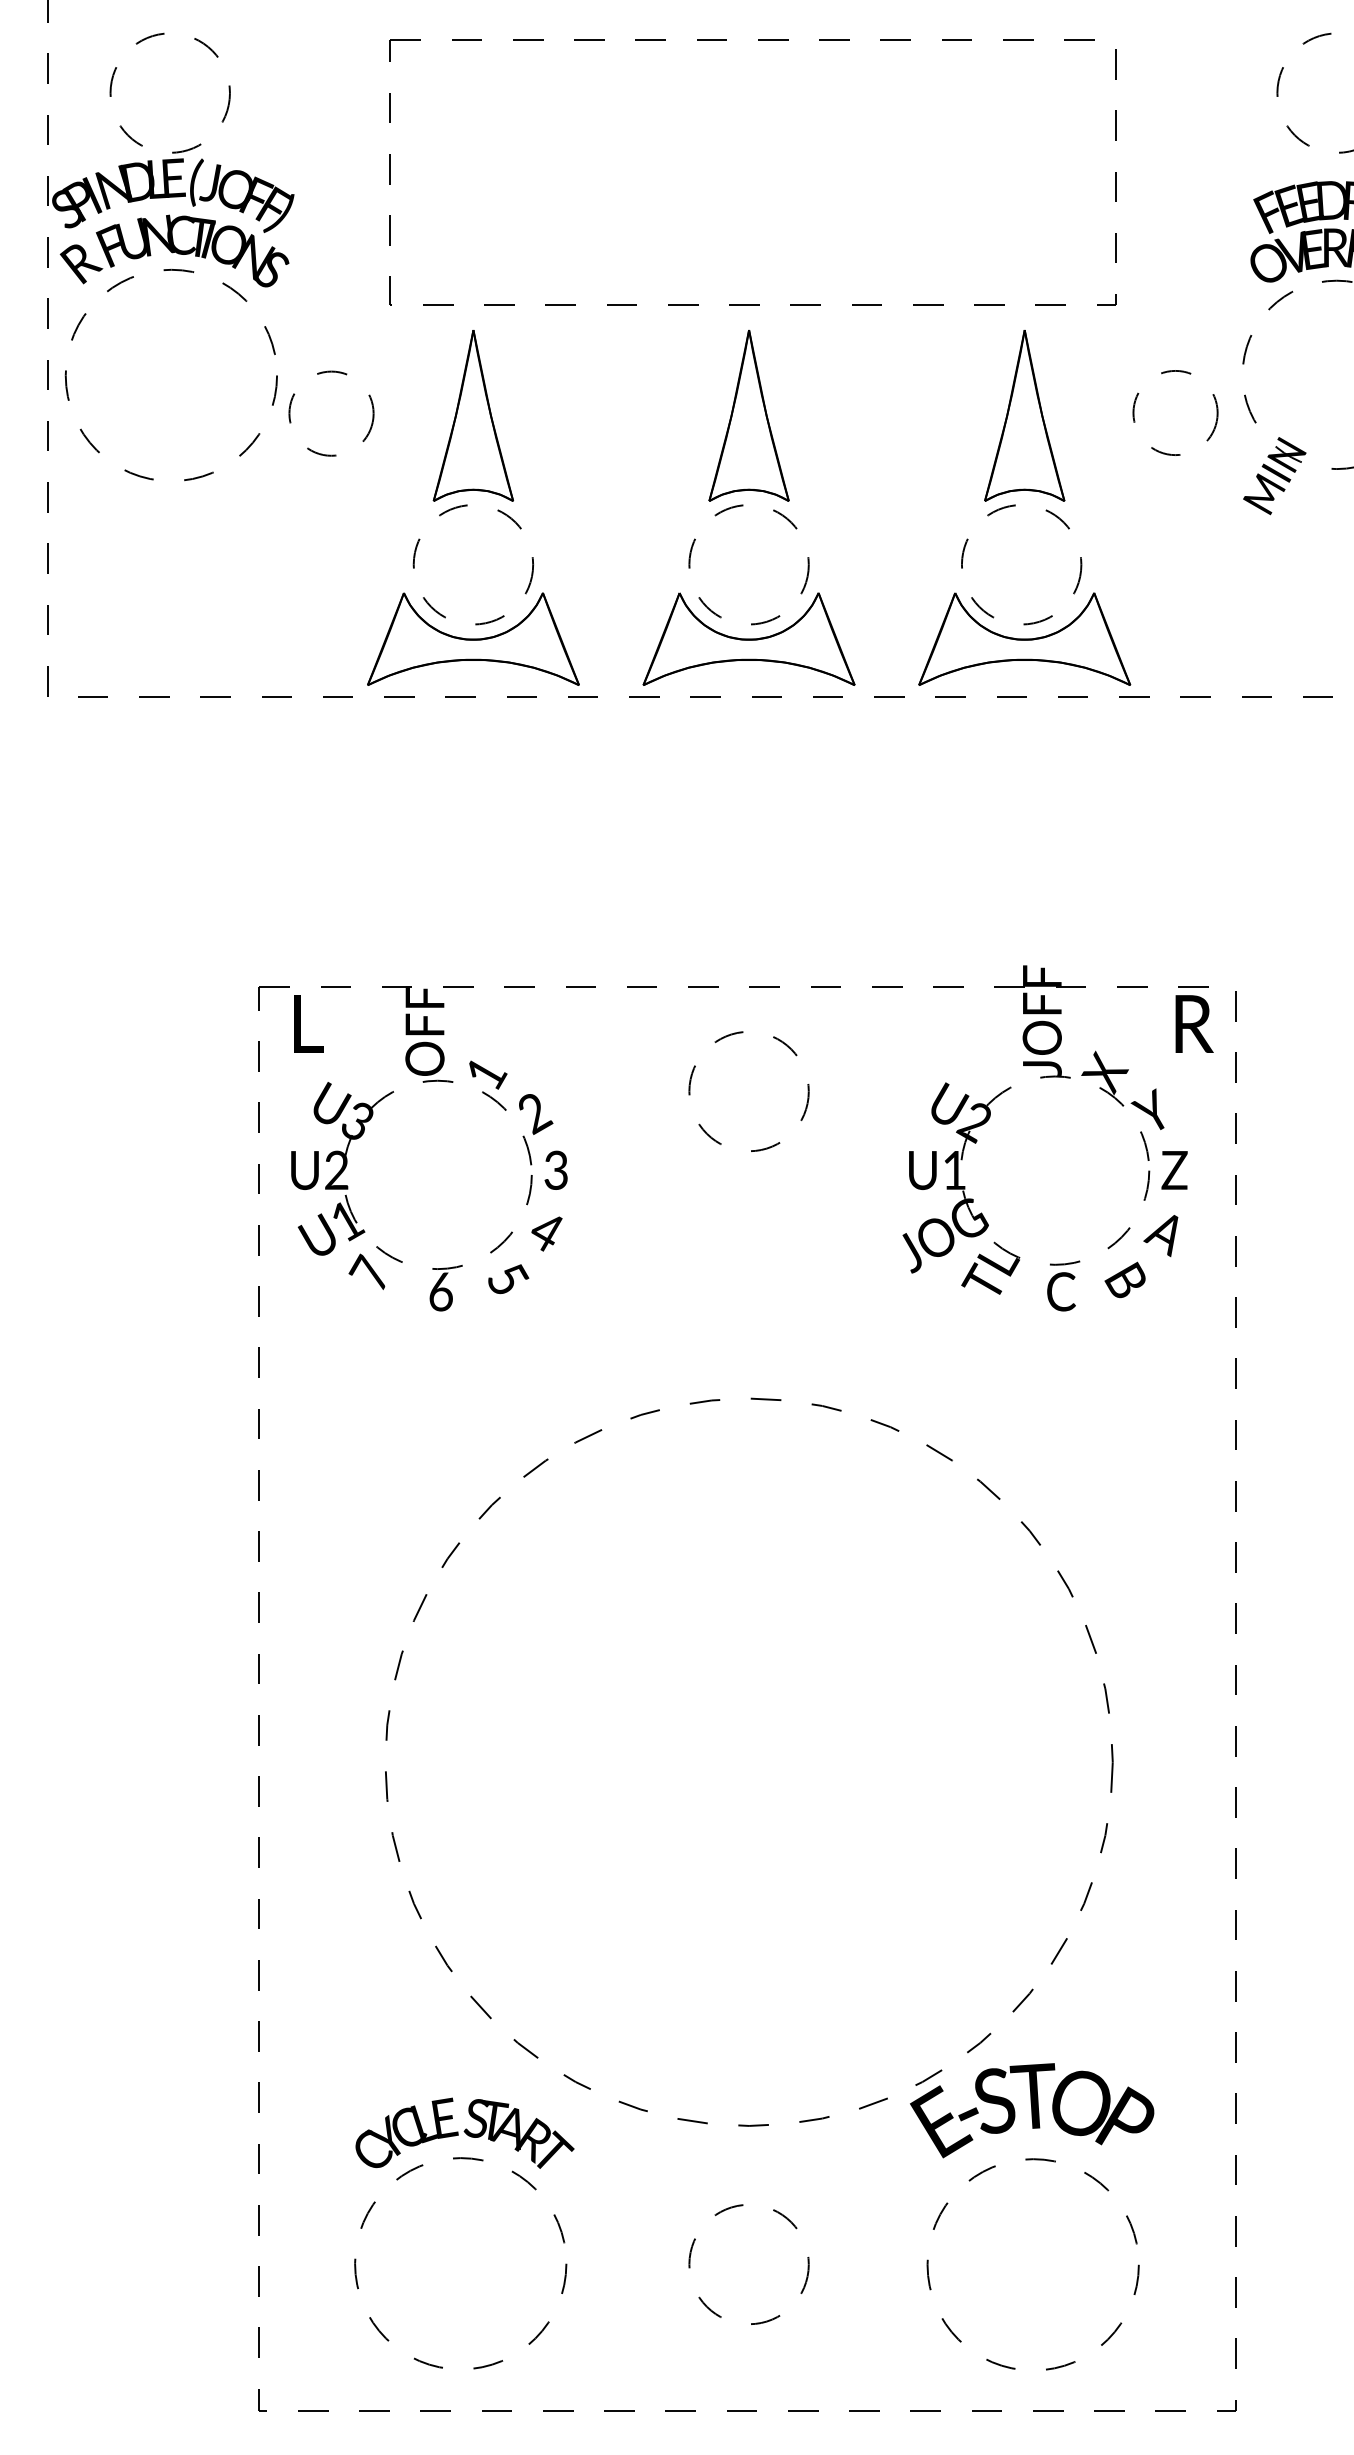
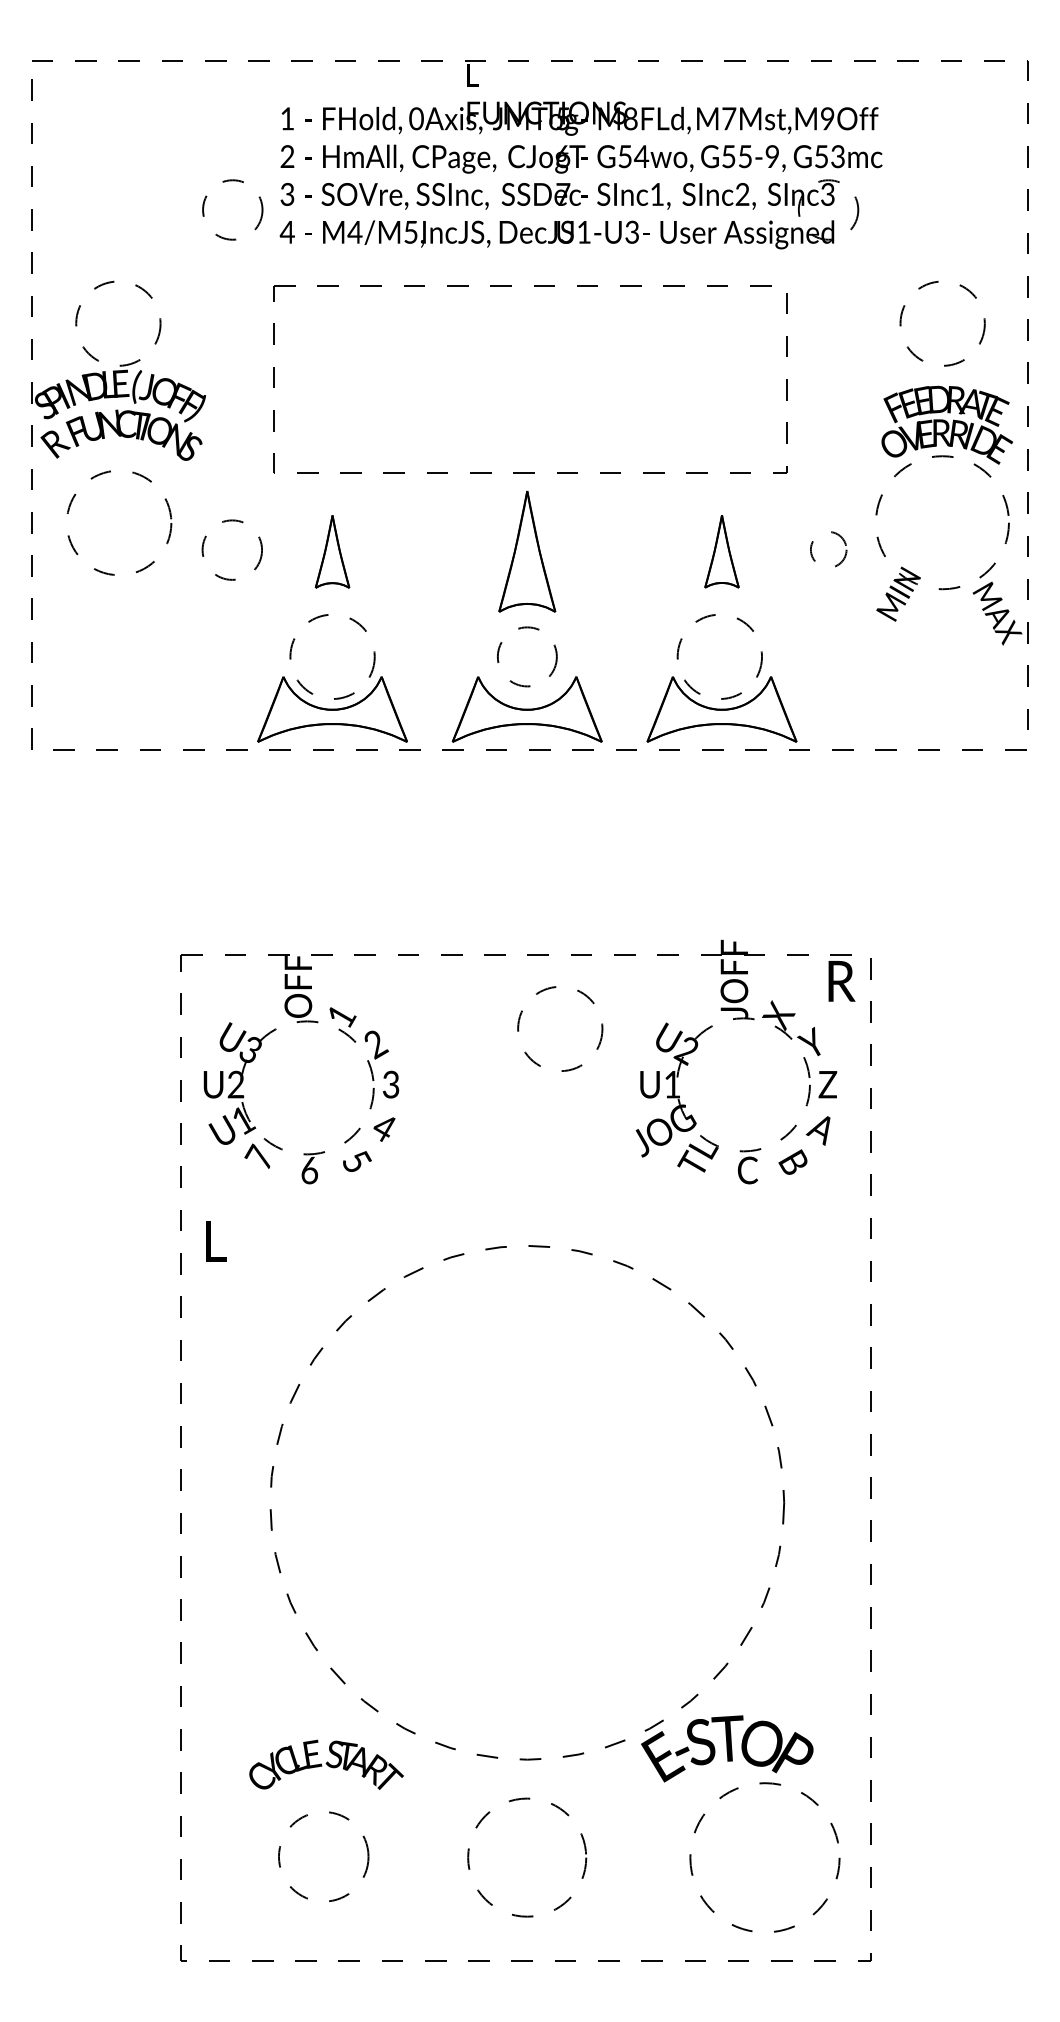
circle: (170, 374) -> (118, 522), size x0.7
circle: (1175, 412) -> (828, 549), size x0.6
part: (473, 415) -> (332, 551), size x0.6
part: (1024, 415) -> (721, 551), size x0.6
circle: (749, 564) -> (527, 656), size x0.7
text: (309, 1024) -> (216, 1241), moved
circle: (749, 1090) -> (560, 1028), moved
circle: (460, 2262) -> (323, 1856), size x0.6
circle: (749, 2264) -> (527, 1857), size x1.4
circle: (1032, 2264) -> (764, 1857), moved

